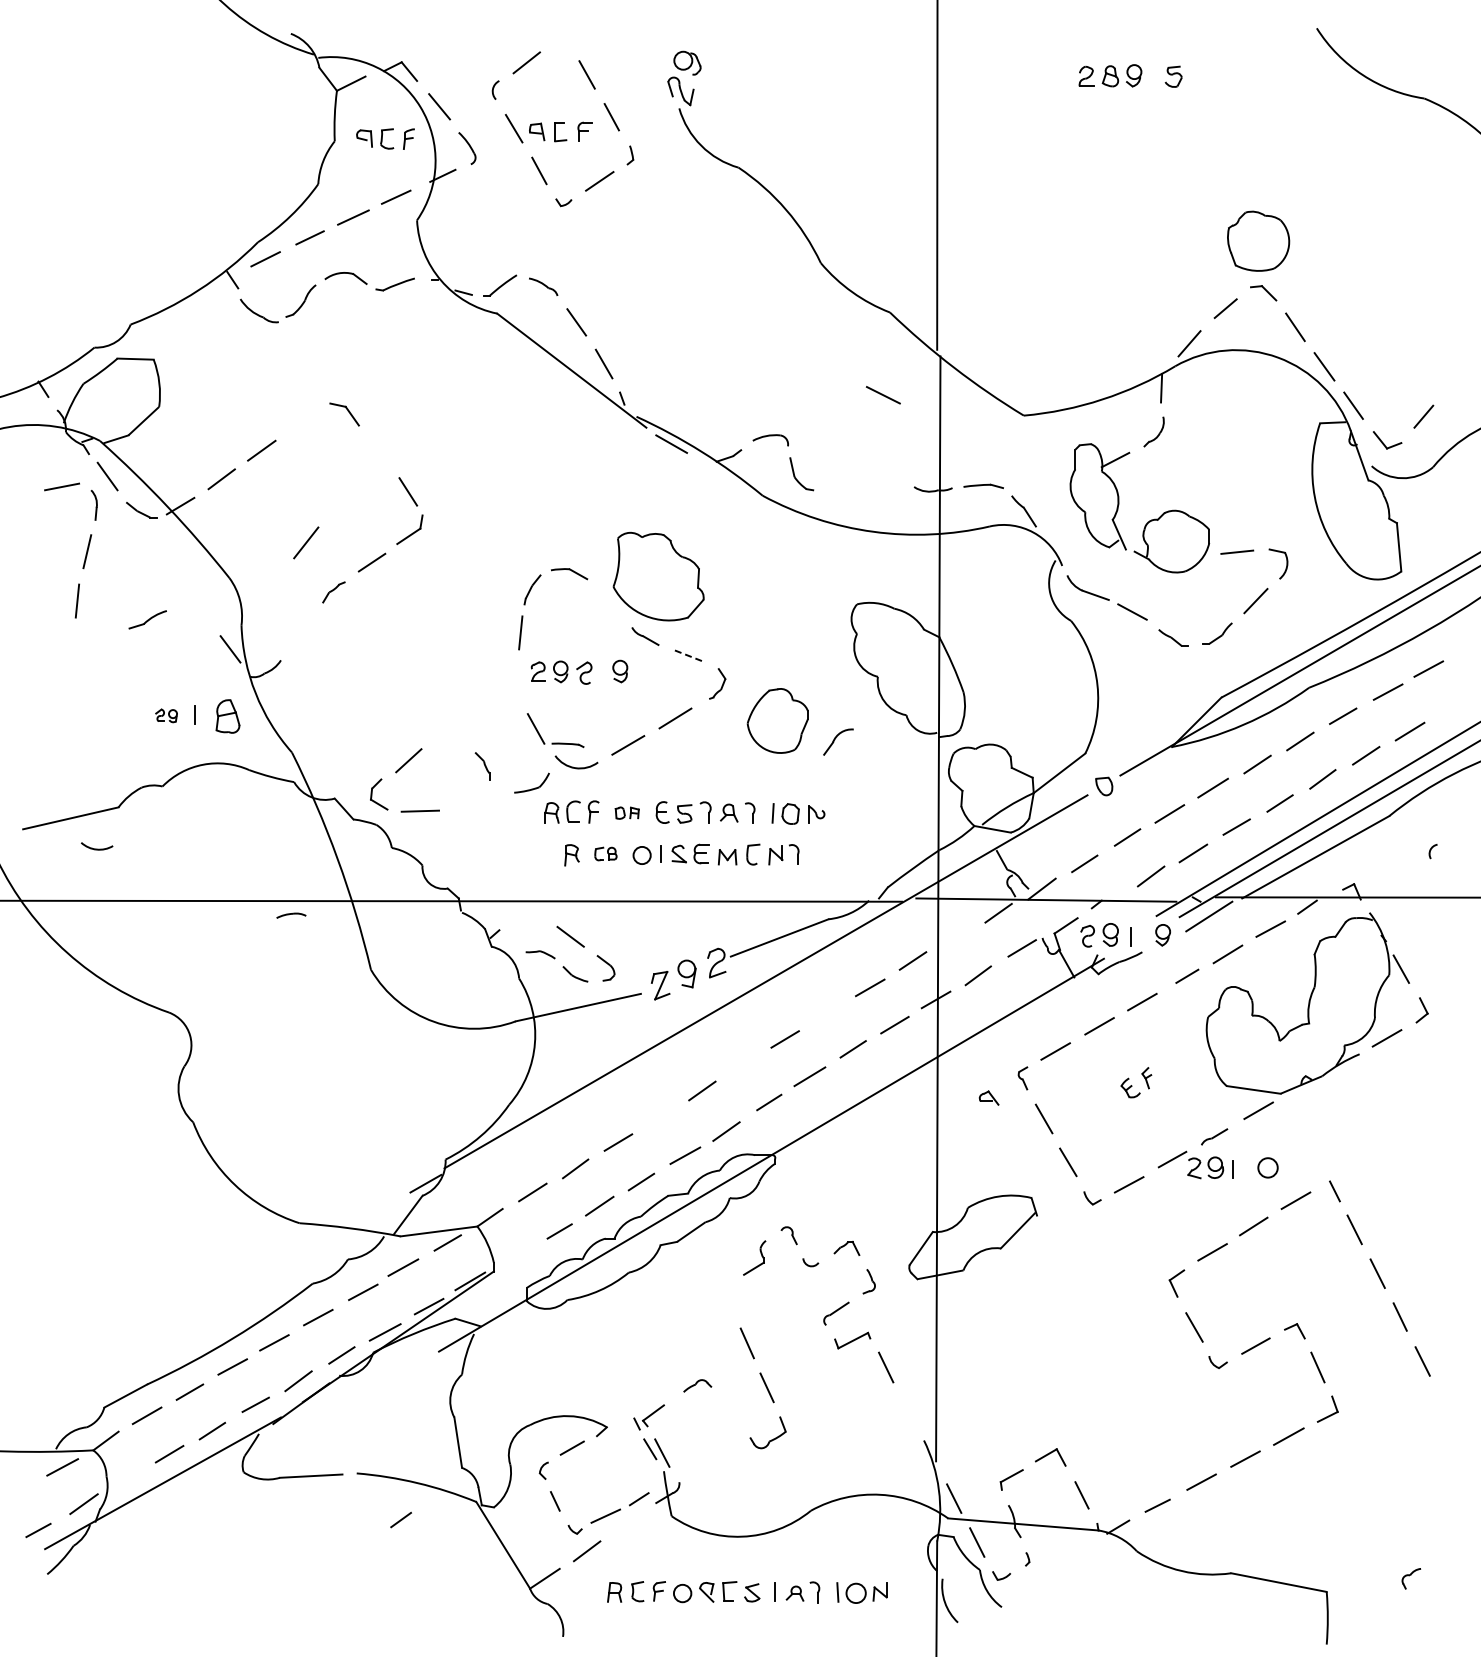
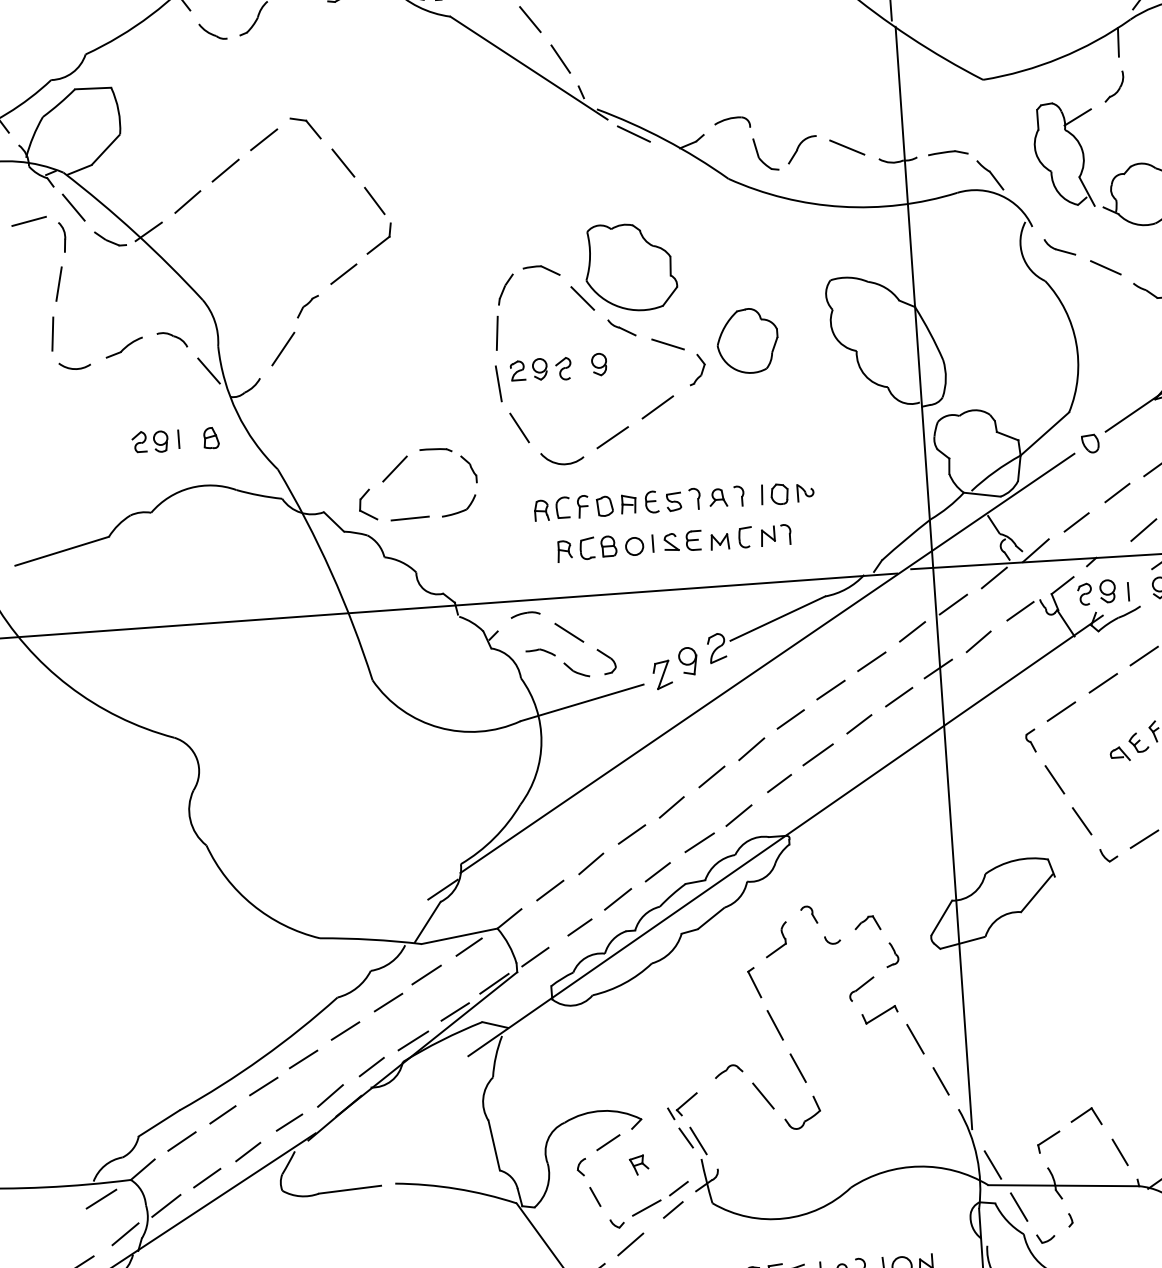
part: (259, 311) -> (213, 31), size x0.71
line: (882, 395) -> (846, 147), moved
line: (302, 422) -> (264, 139), added
line: (379, 451) -> (343, 162), added
line: (306, 542) -> (283, 348), moved
part: (1087, 588) -> (1059, 247), size x0.71
line: (608, 604) -> (582, 298), added
part: (196, 615) -> (172, 339), added
line: (690, 656) -> (668, 344), dashed -> solid
line: (518, 682) -> (498, 382), added
part: (166, 715) -> (150, 441), size x1.67
part: (227, 716) -> (210, 438), size x0.62
part: (777, 720) -> (747, 340), moved
part: (838, 741) -> (802, 149), moved
part: (567, 744) -> (435, 449), moved
part: (531, 782) -> (458, 505), moved
part: (627, 812) -> (616, 504), size x1.67
arc: (97, 848) -> (75, 367), moved
part: (605, 853) -> (597, 547), size x1.67
part: (291, 915) -> (525, 614), moved
line: (955, 936) -> (953, 604), added
line: (827, 1012) -> (830, 689), added
line: (743, 1066) -> (751, 749), added
part: (988, 1097) -> (1119, 753), moved
line: (659, 1118) -> (671, 807), added
line: (512, 1257) -> (534, 956), added
part: (729, 1299) -> (754, 982), added
line: (908, 1411) -> (940, 1081), added
line: (730, 1412) -> (763, 1095), added
part: (601, 1472) -> (639, 1164), added
line: (126, 1478) -> (166, 1205), added
line: (400, 1519) -> (672, 1209), moved

